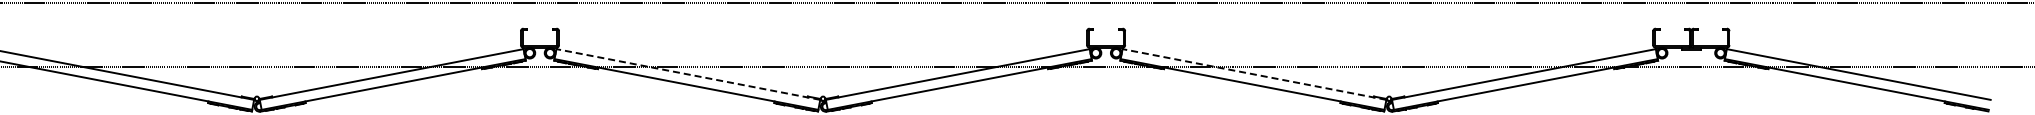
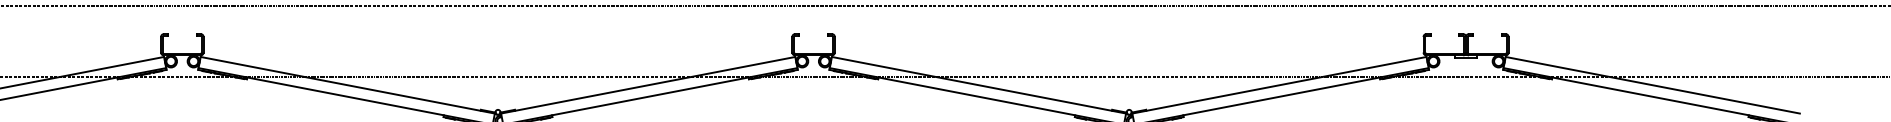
line: (687, 74) -> (346, 85), dashed -> solid
line: (1254, 74) -> (979, 85), dashed -> solid

